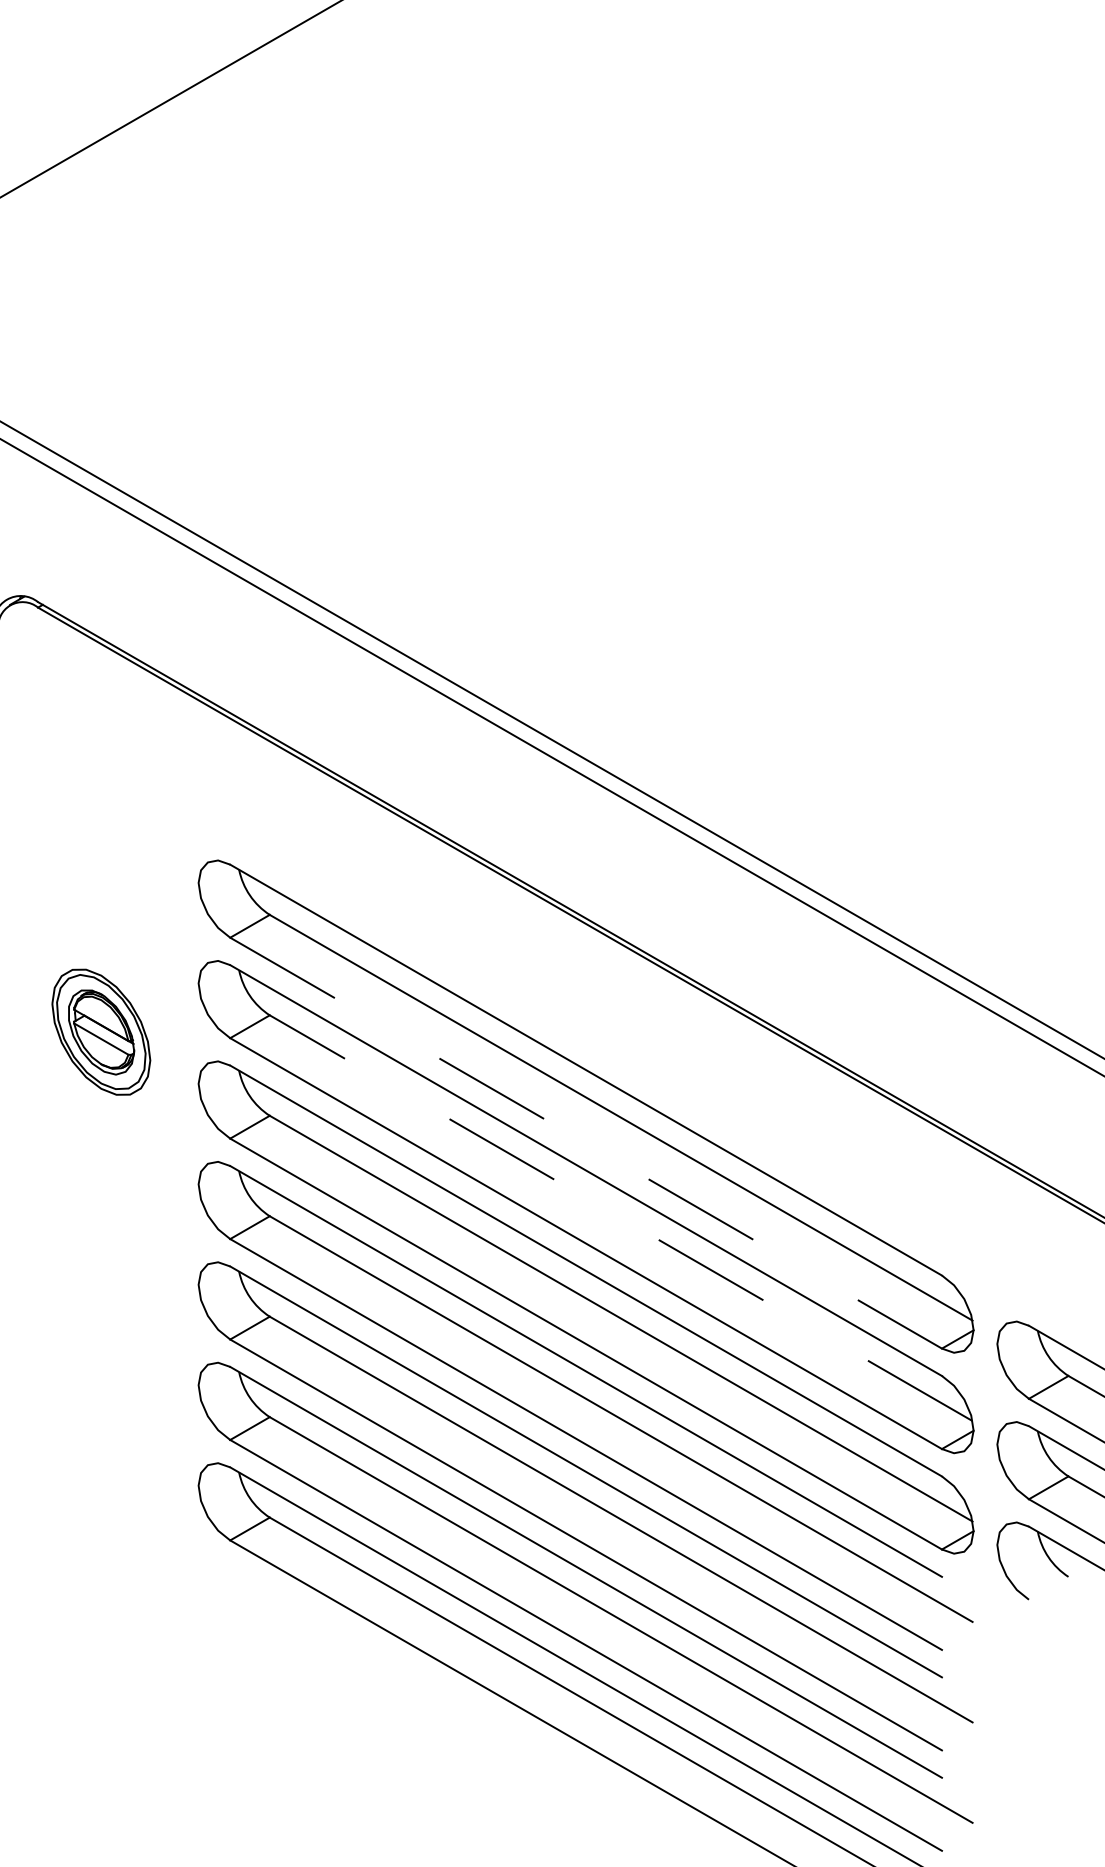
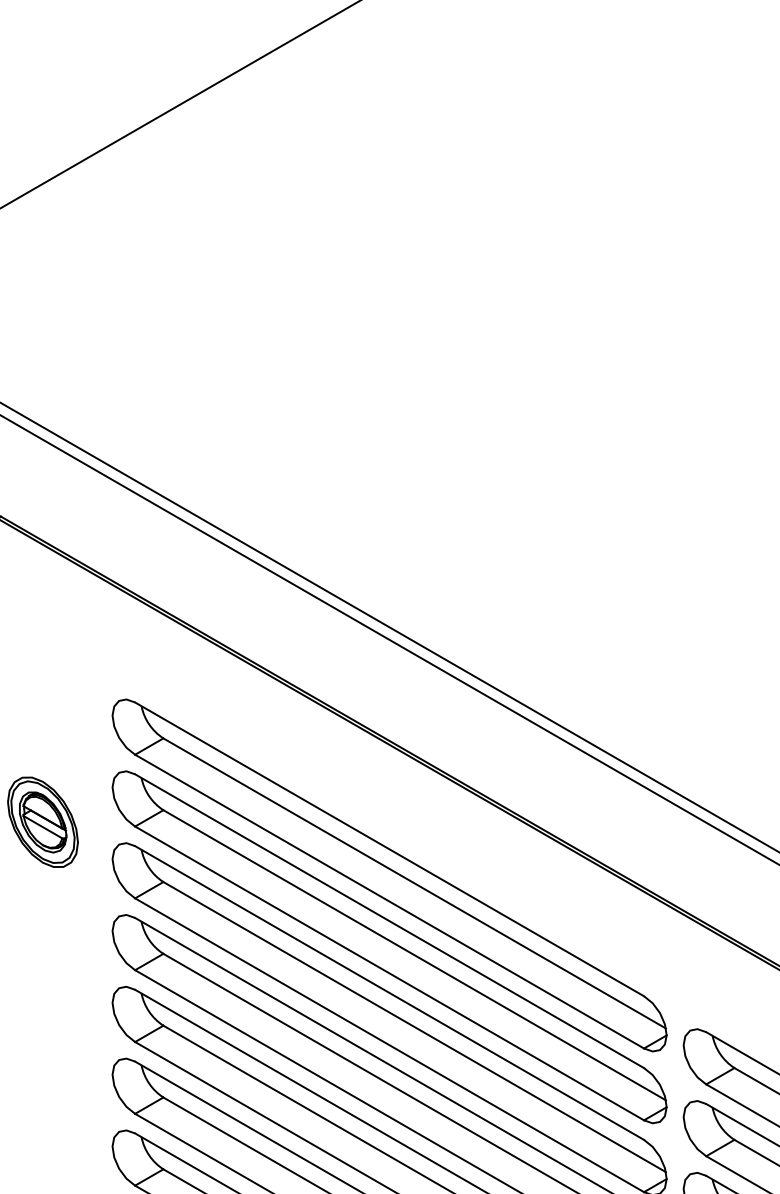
line: (586, 1143) -> (389, 901), dashed -> solid
line: (621, 1218) -> (414, 955), dashed -> solid

